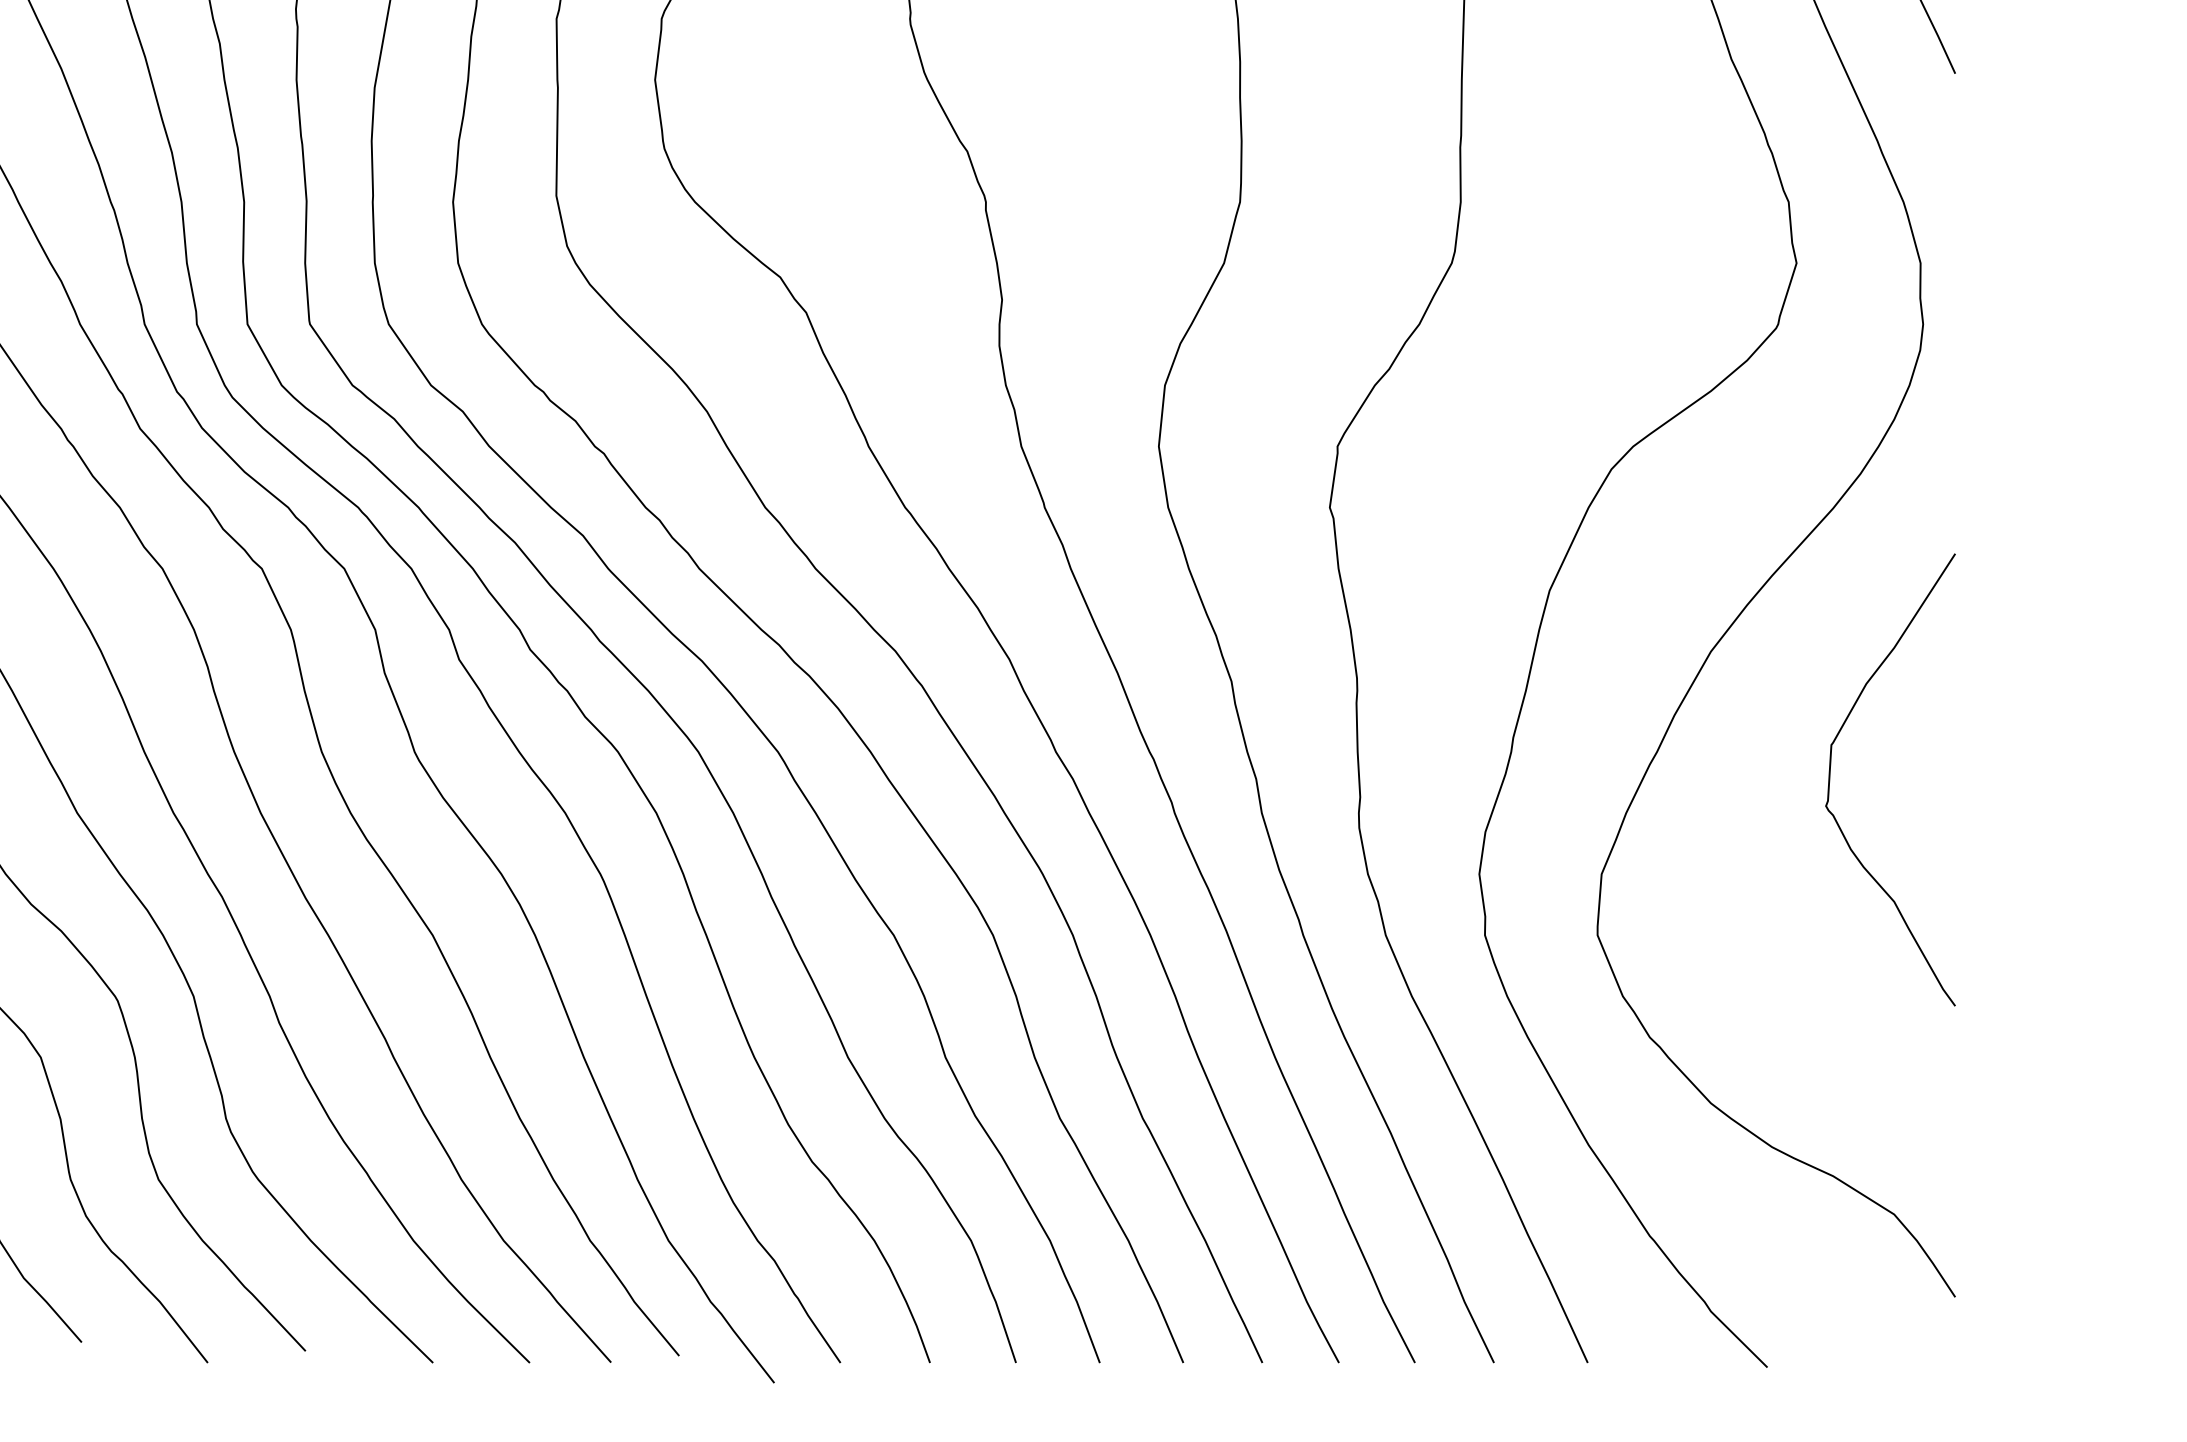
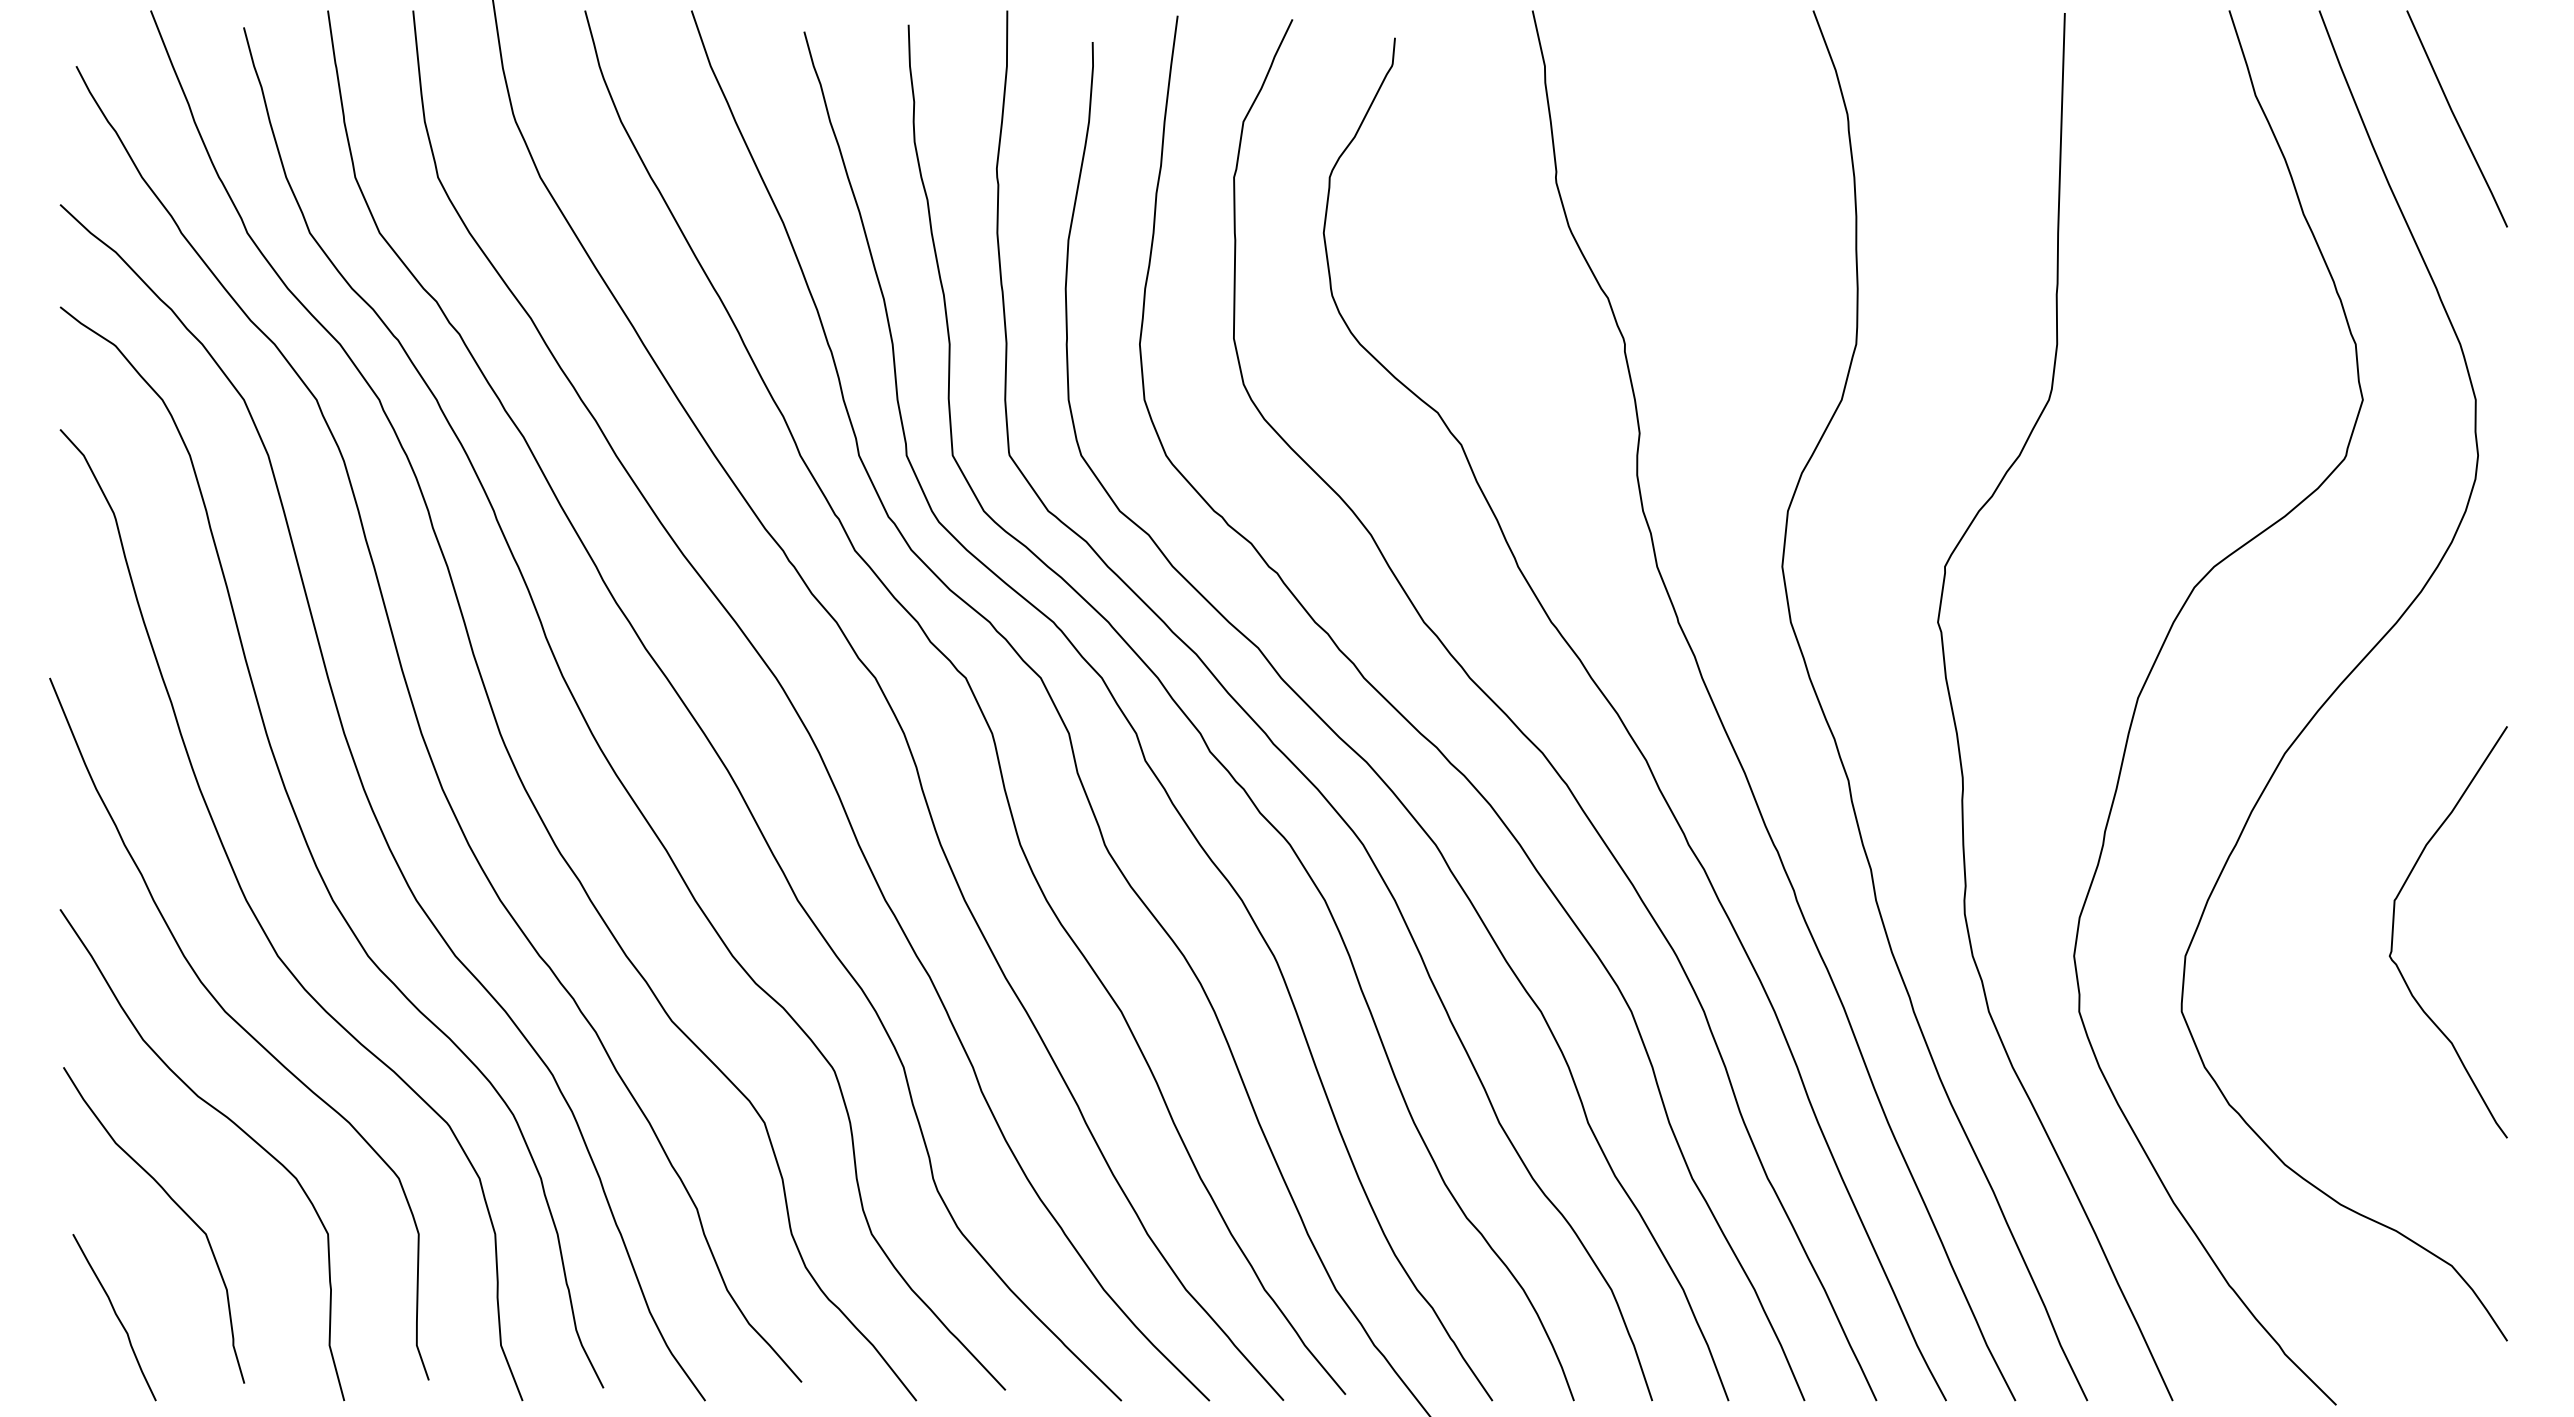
curve: (1831, 770) -> (2394, 923), moved

